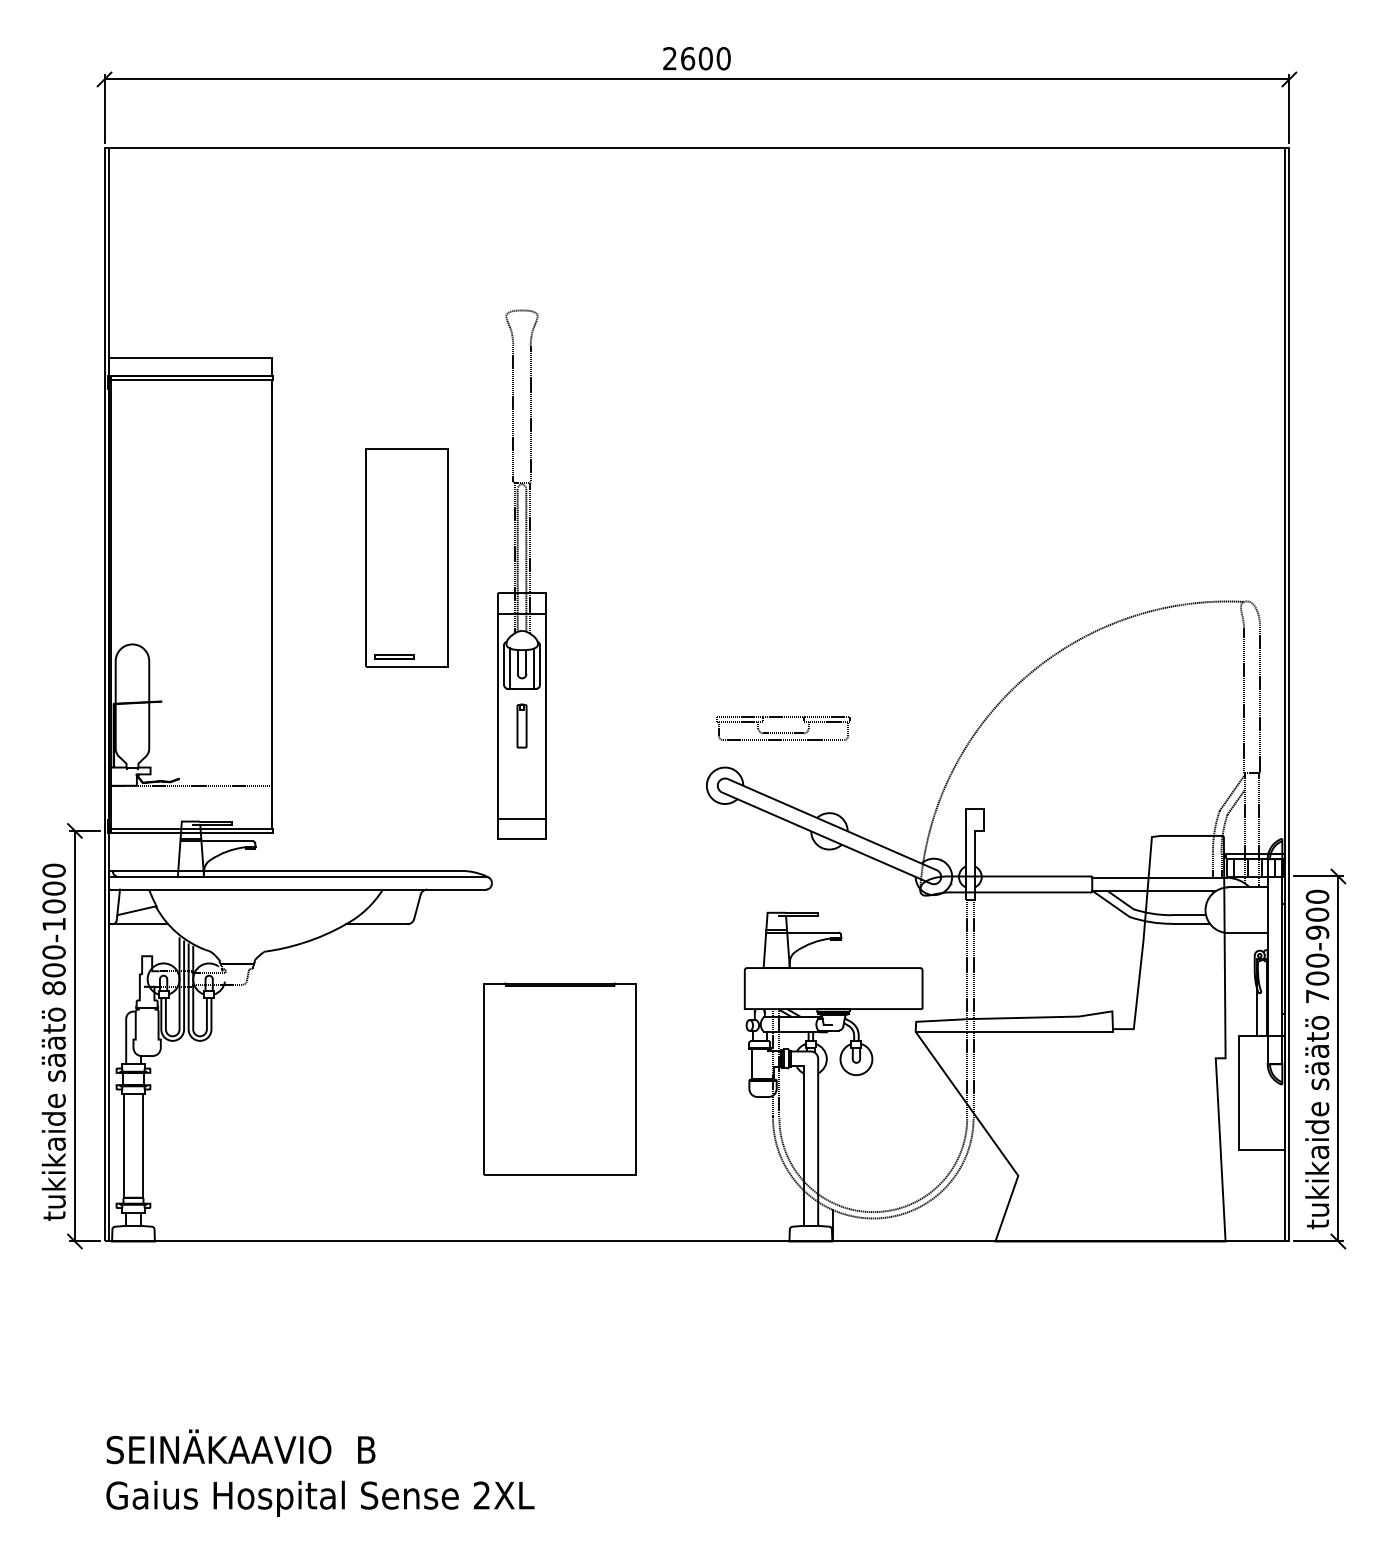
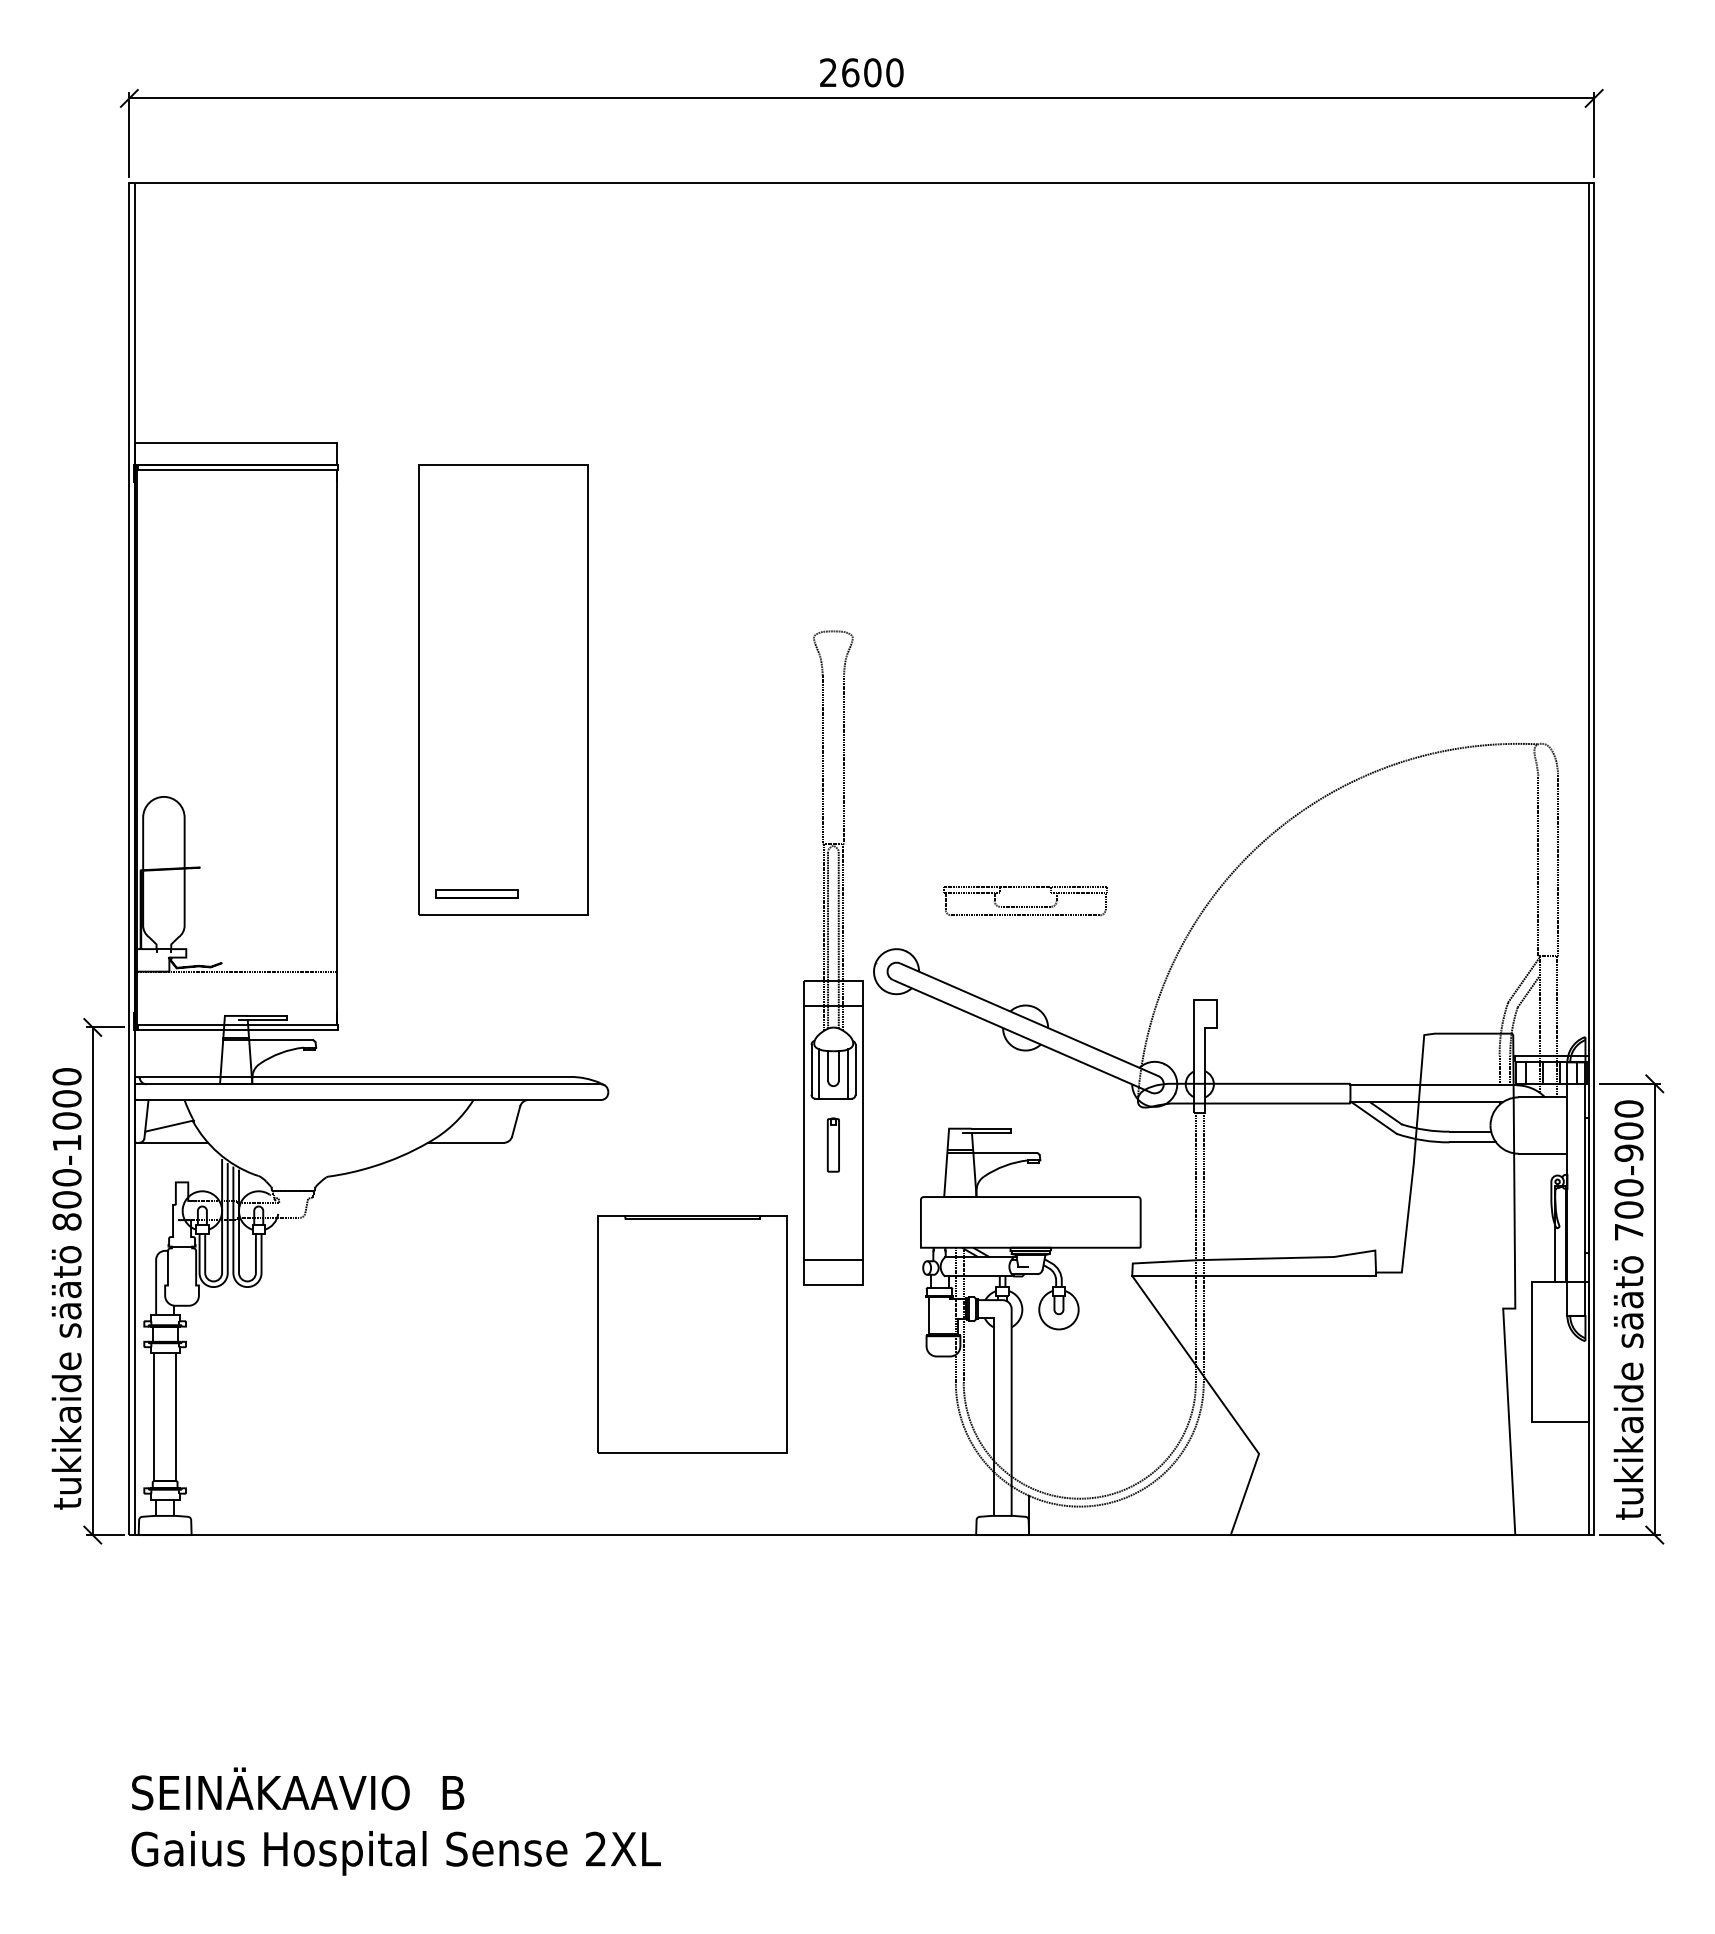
part: (407, 557) -> (503, 689), size x1.67
part: (521, 574) -> (832, 957), moved
part: (783, 728) -> (1025, 900), moved

